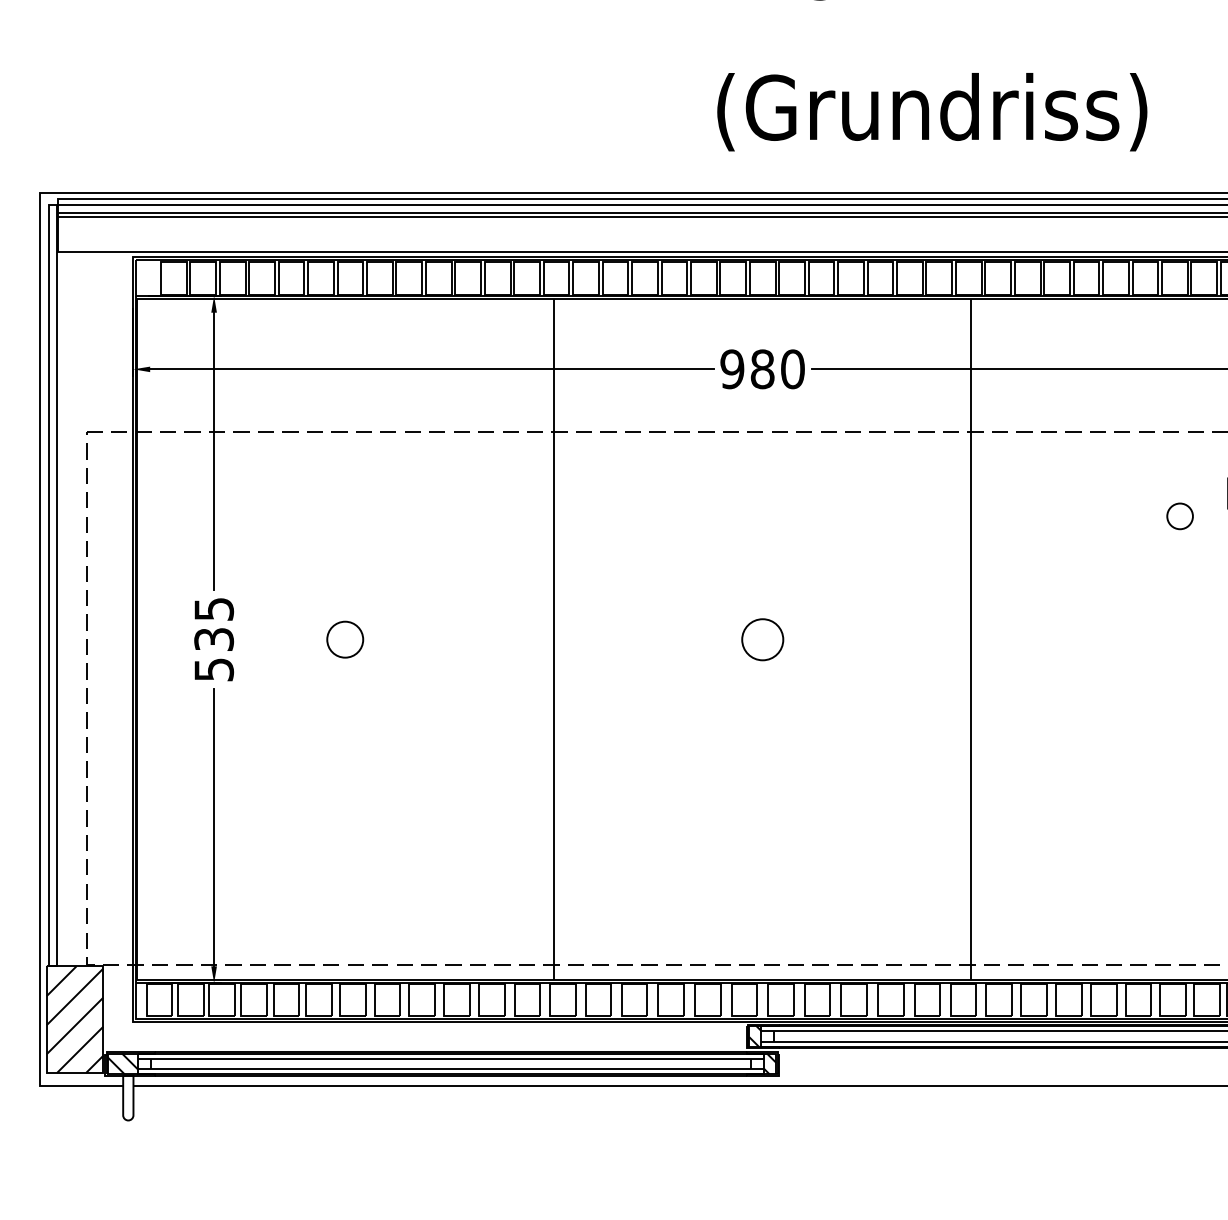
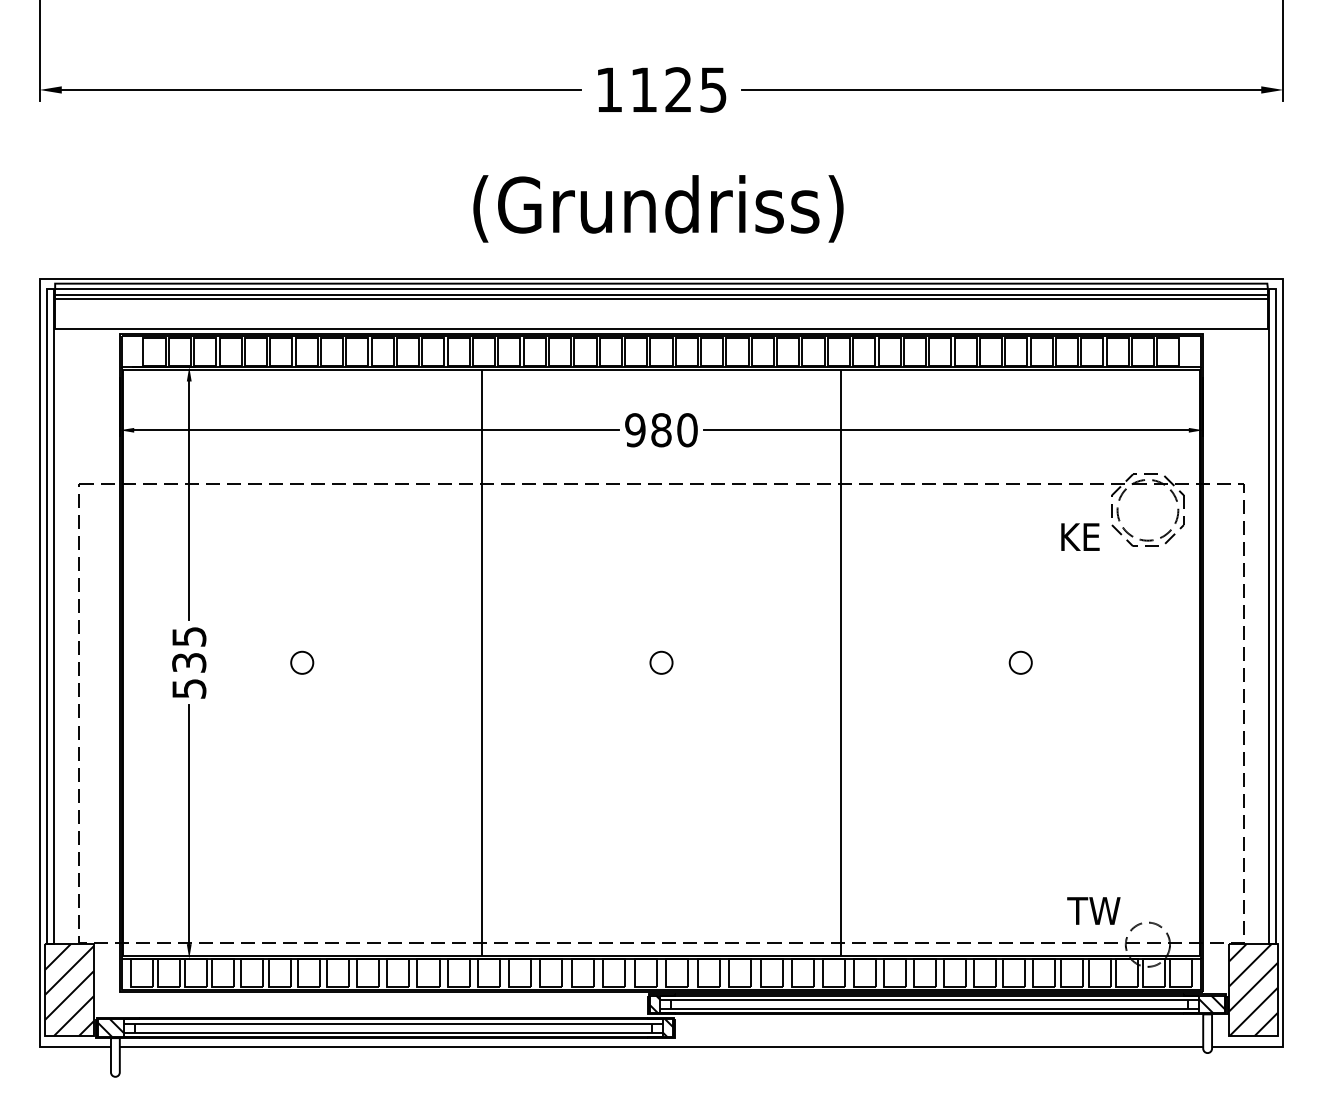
text: (932, 111) -> (658, 208), moved
circle: (1179, 516) -> (1020, 662), moved
circle: (345, 639) -> (302, 662), size x0.71
circle: (762, 639) -> (661, 662), size x0.62

